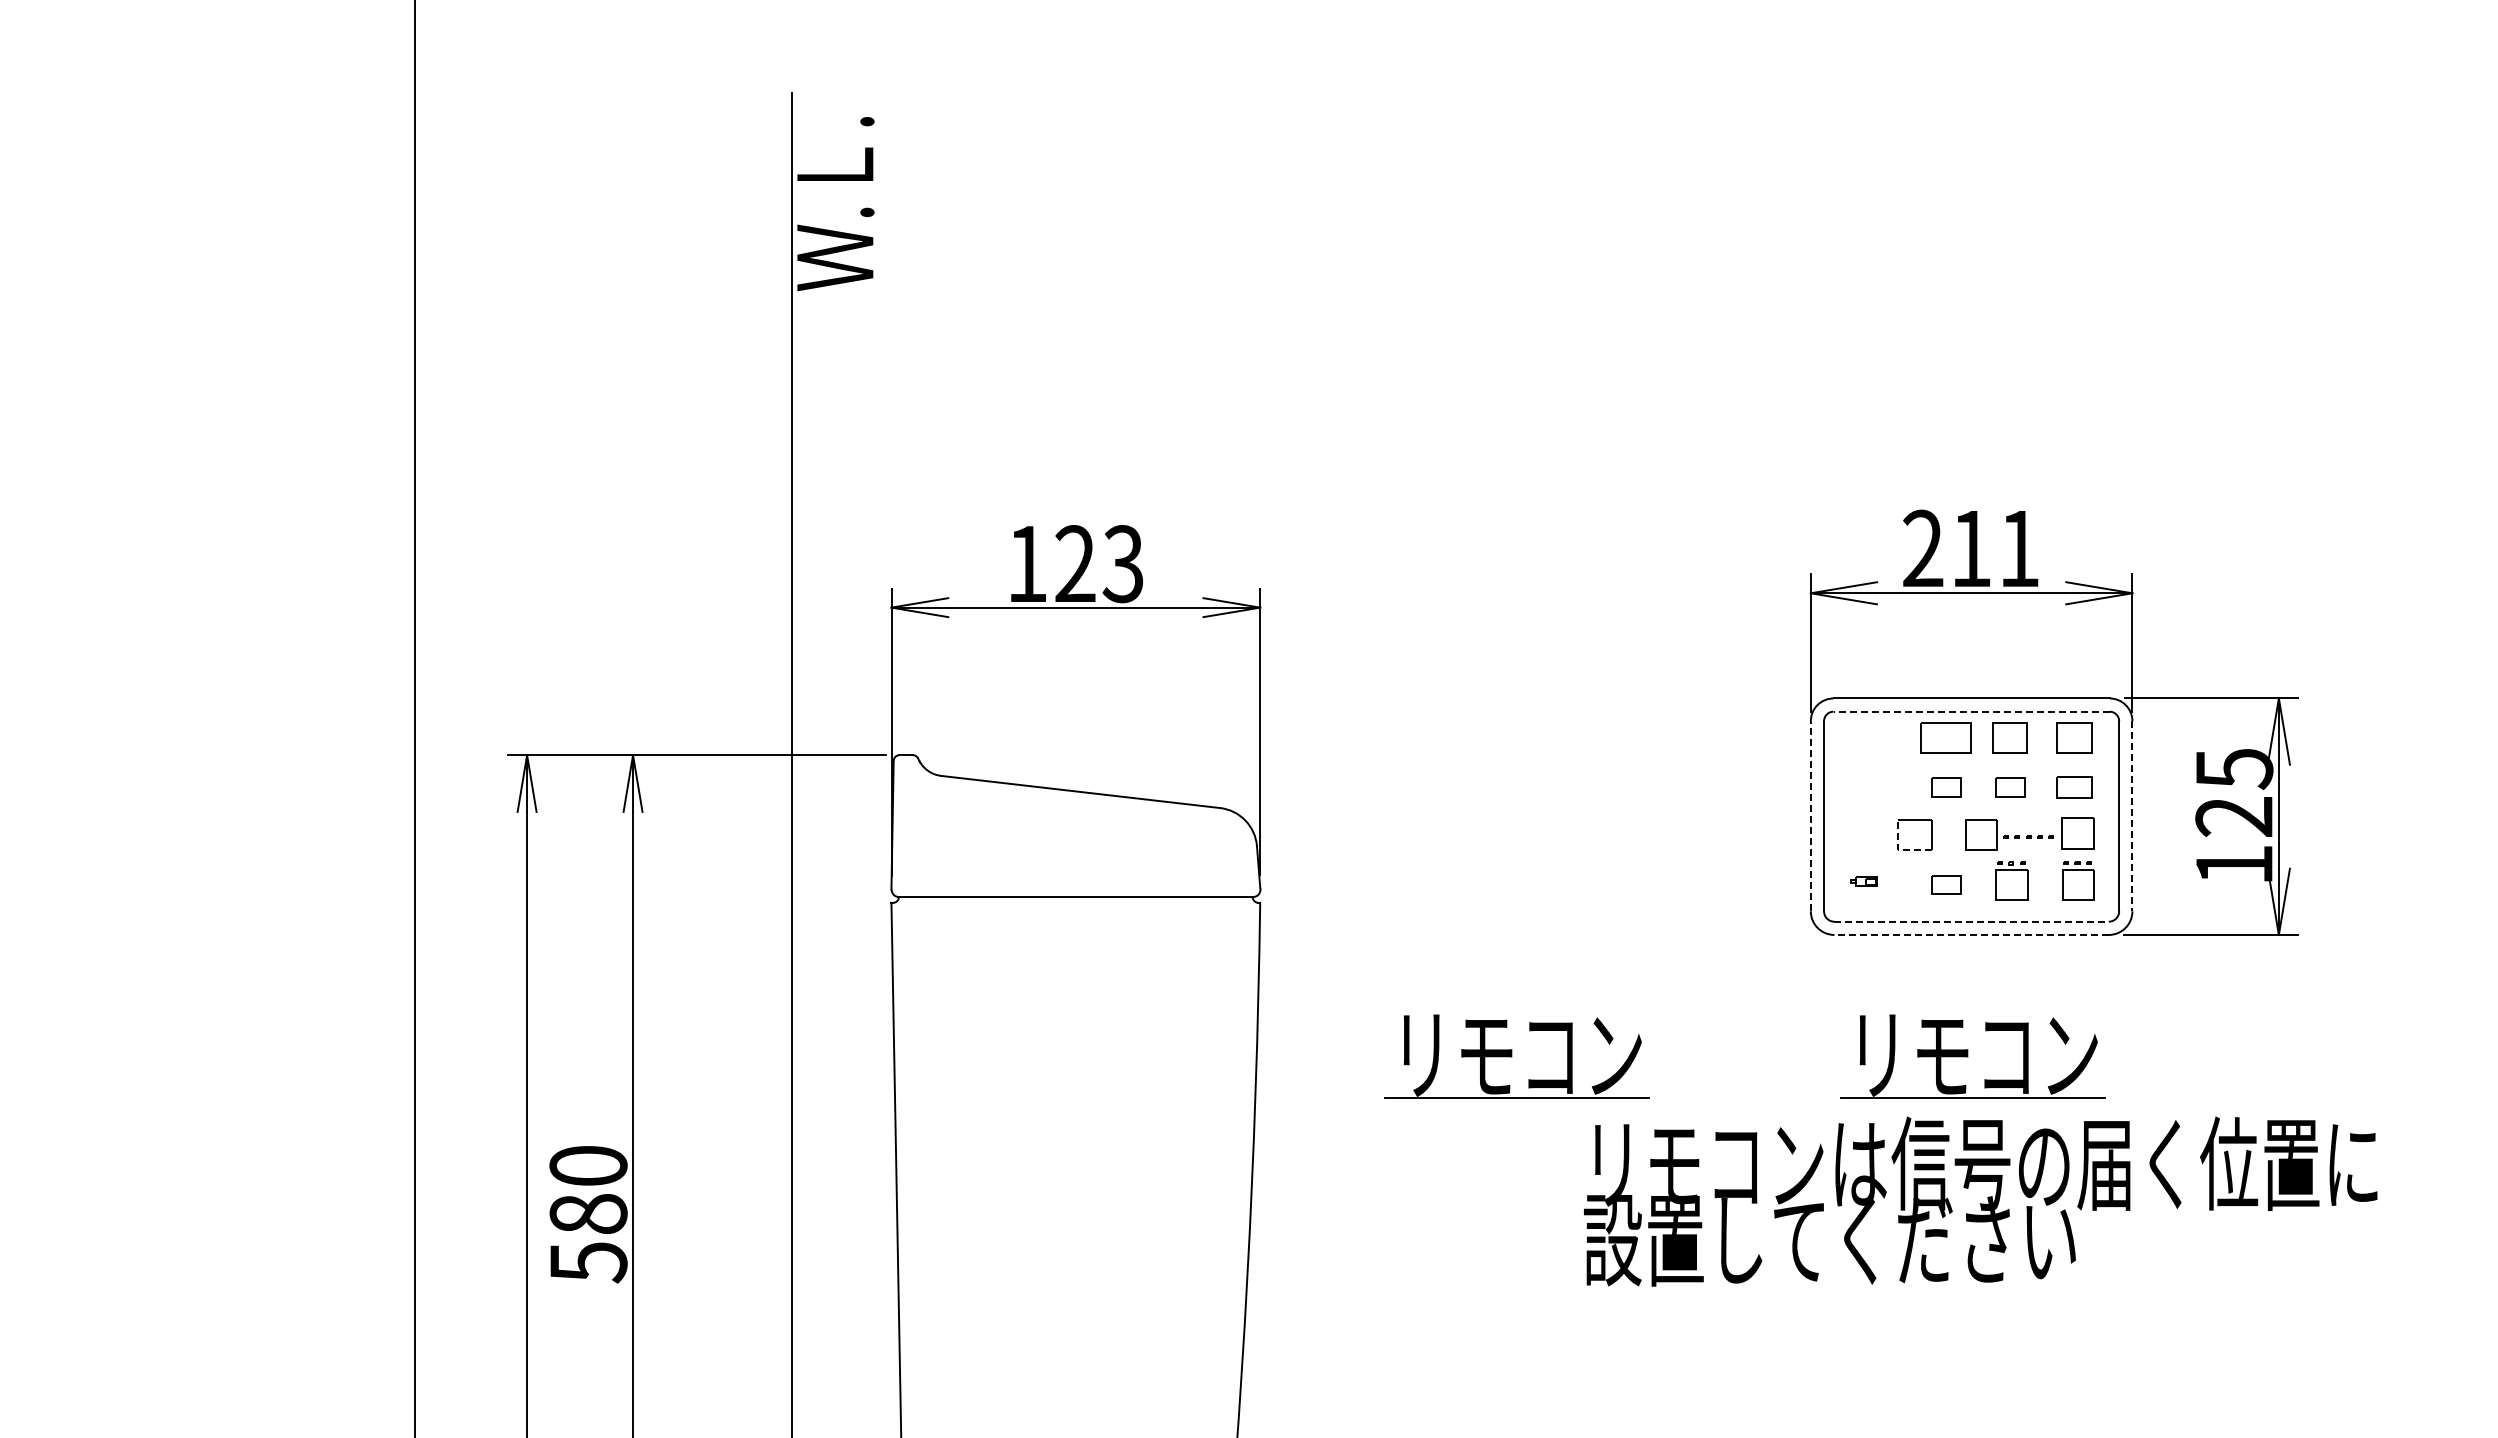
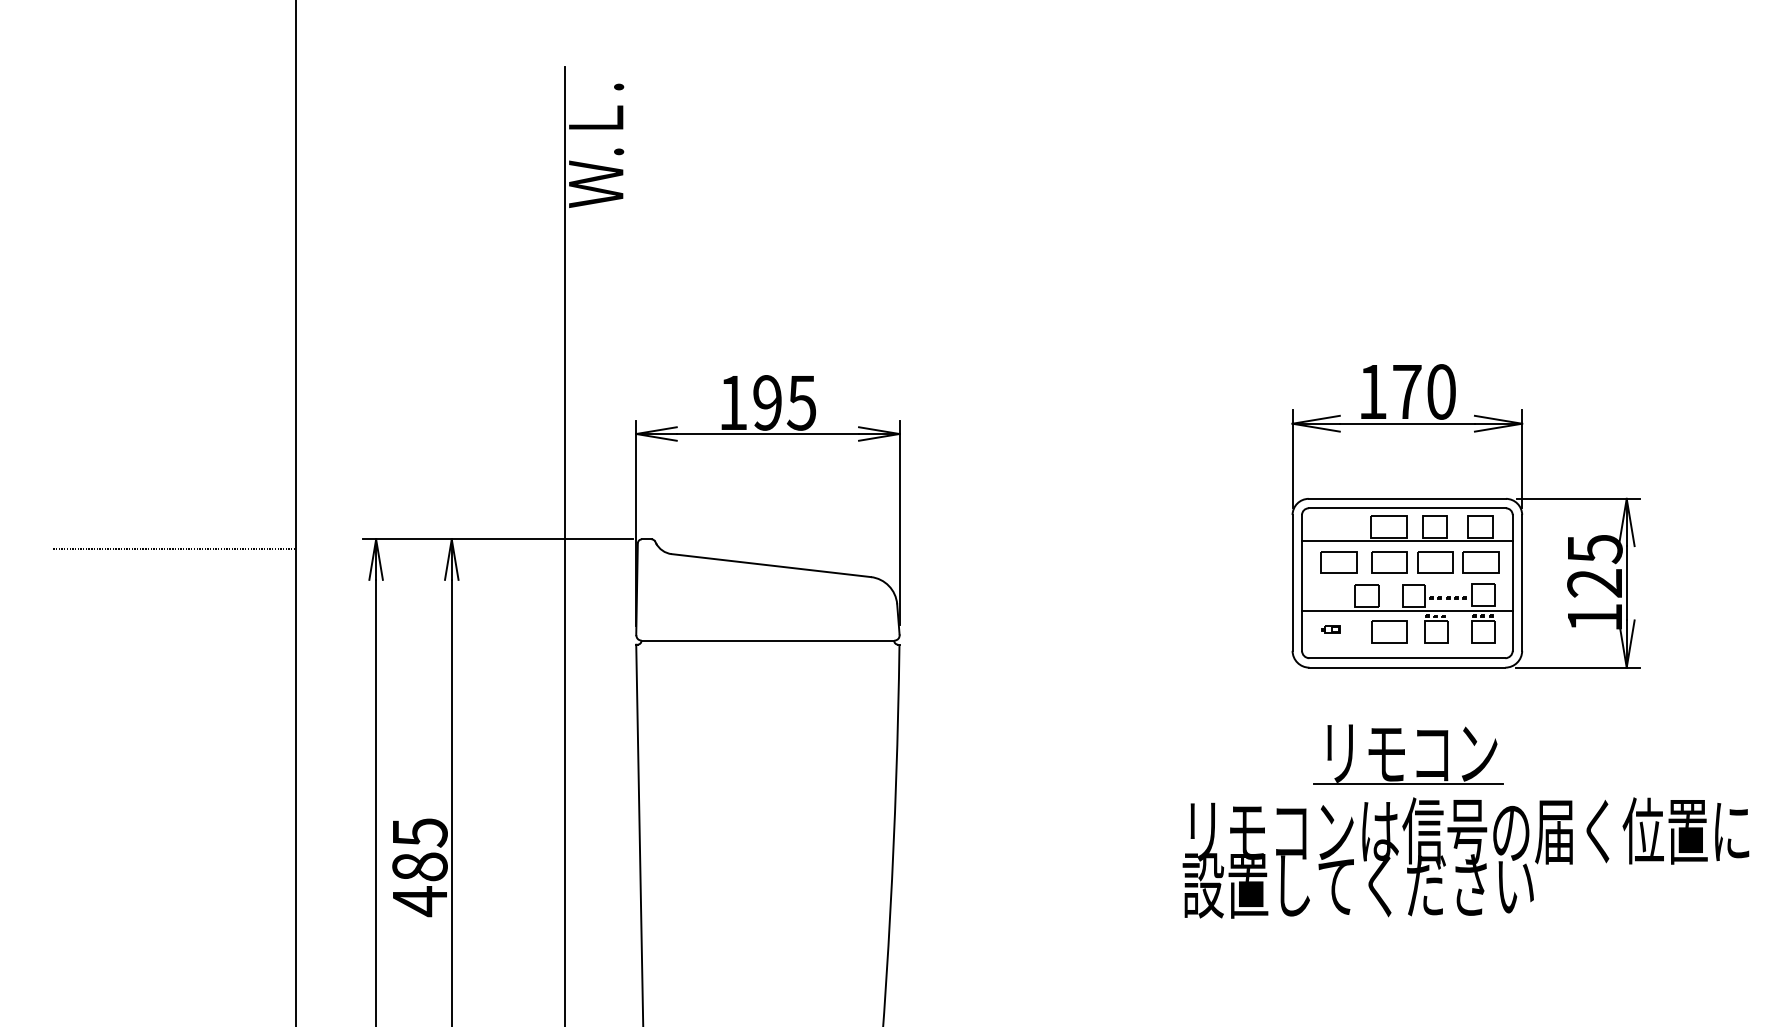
text: (1971, 548) -> (1407, 391), 211 -> 170
text: (1099, 564) -> (784, 403), 123 -> 195
line: (1971, 711) -> (1407, 508), dashed -> solid
line: (1971, 757) -> (1407, 540), added
line: (244, 768) -> (174, 548), added
part: (1875, 787) -> (1338, 562), added
part: (1946, 787) -> (1389, 562), size x1.67
part: (2010, 787) -> (1435, 562), size x1.67
part: (2074, 787) -> (1480, 562), size x1.43
line: (1810, 815) -> (1292, 582), dashed -> solid
line: (2132, 816) -> (1522, 583), dashed -> solid
line: (1899, 849) -> (1355, 606), dashed -> solid
line: (1971, 856) -> (1407, 611), added
part: (1946, 884) -> (1389, 631), size x1.67
line: (1972, 921) -> (1408, 658), dashed -> solid
line: (1971, 934) -> (1407, 667), dashed -> solid
part: (1516, 1056) -> (1082, 754), removed
text: (1980, 1201) -> (1465, 857), moved
text: (588, 1215) -> (419, 867), 580 -> 485

